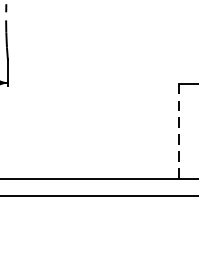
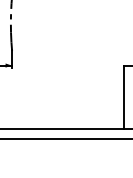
line: (178, 131) -> (123, 97), dashed -> solid

